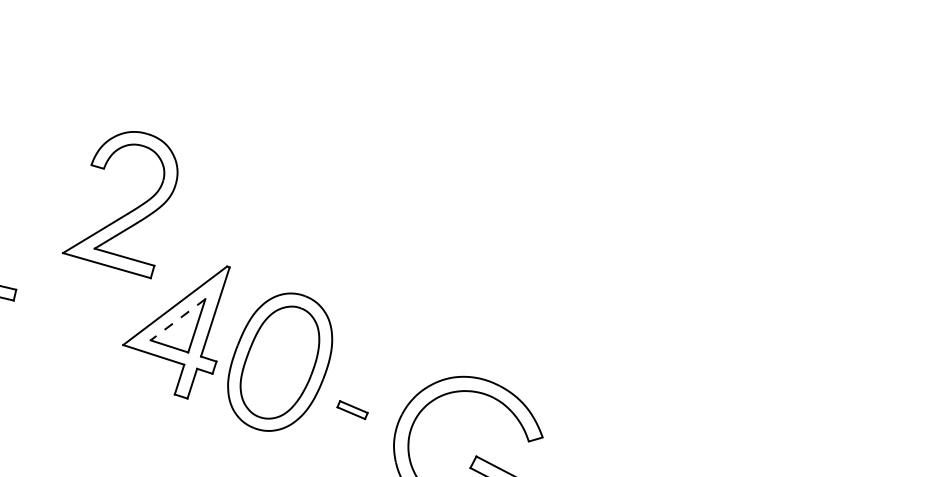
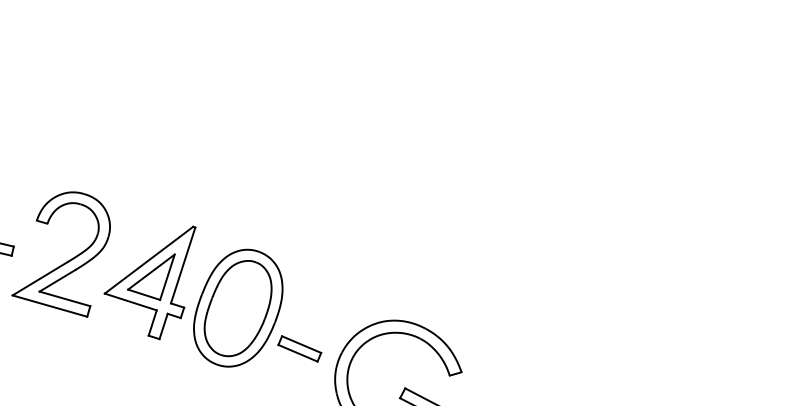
part: (124, 214) -> (64, 262), moved
line: (178, 320) -> (151, 272), dashed -> solid
part: (352, 409) -> (299, 348), size x1.67

